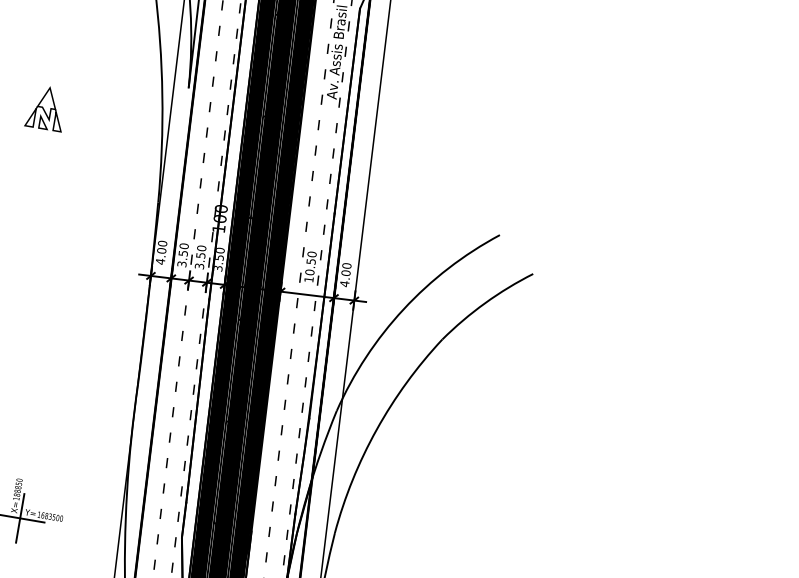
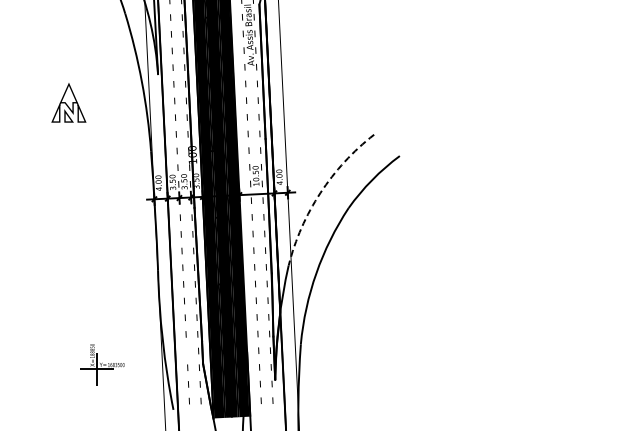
part: (45, 107) -> (68, 102), size x1.4
arc: (403, 308) -> (320, 192), solid -> dashed
part: (160, 512) -> (186, 350), removed

